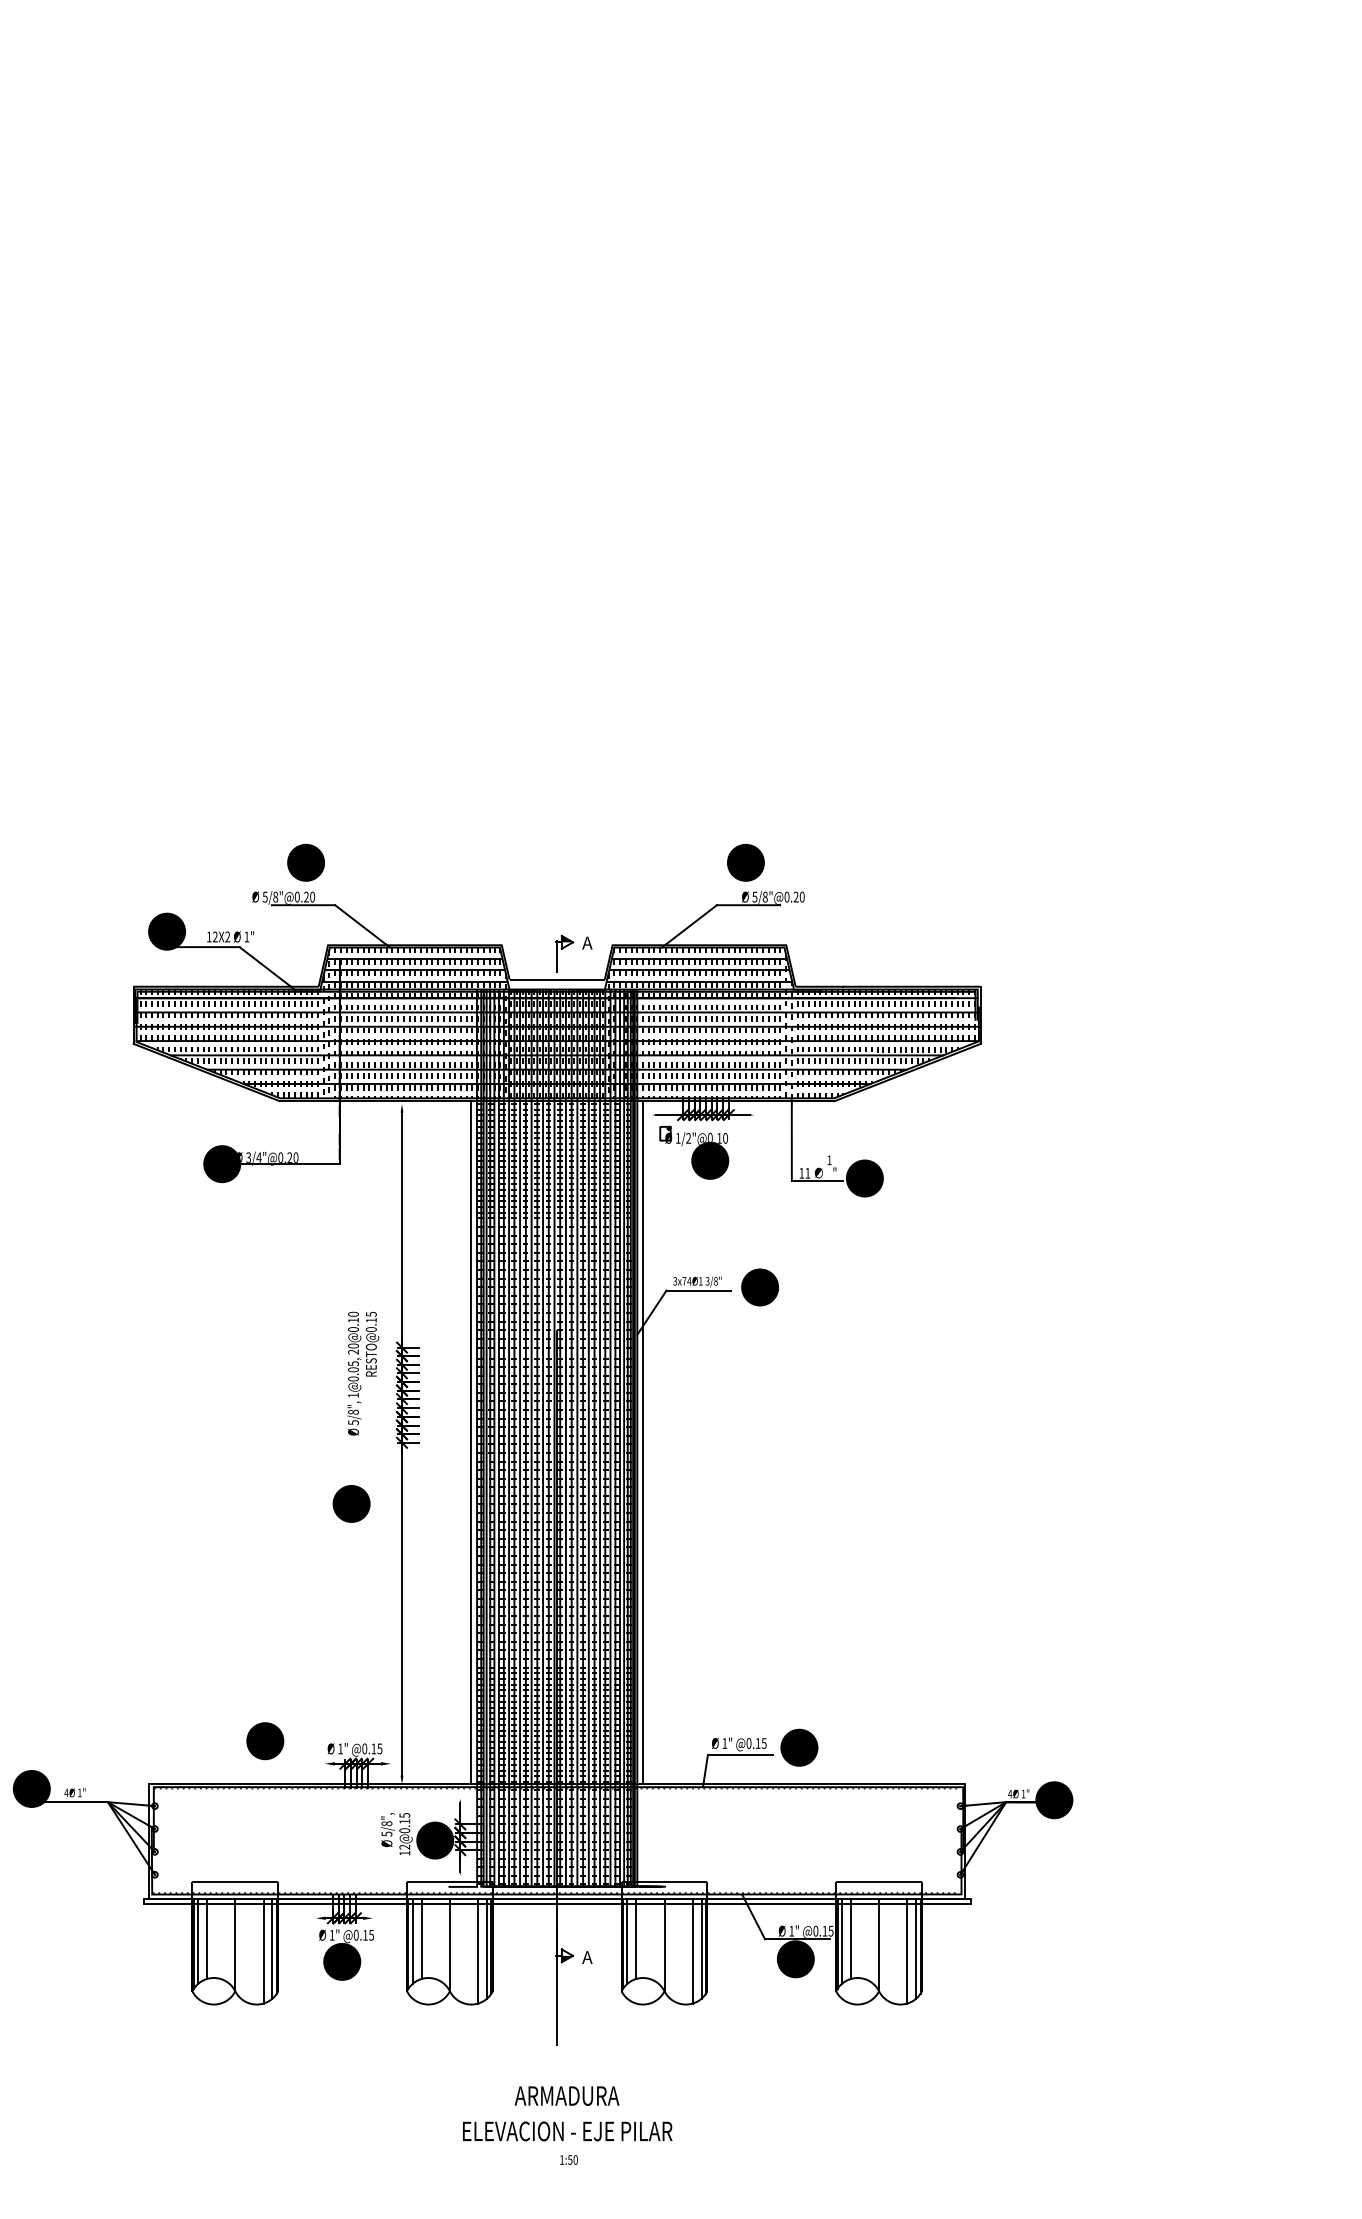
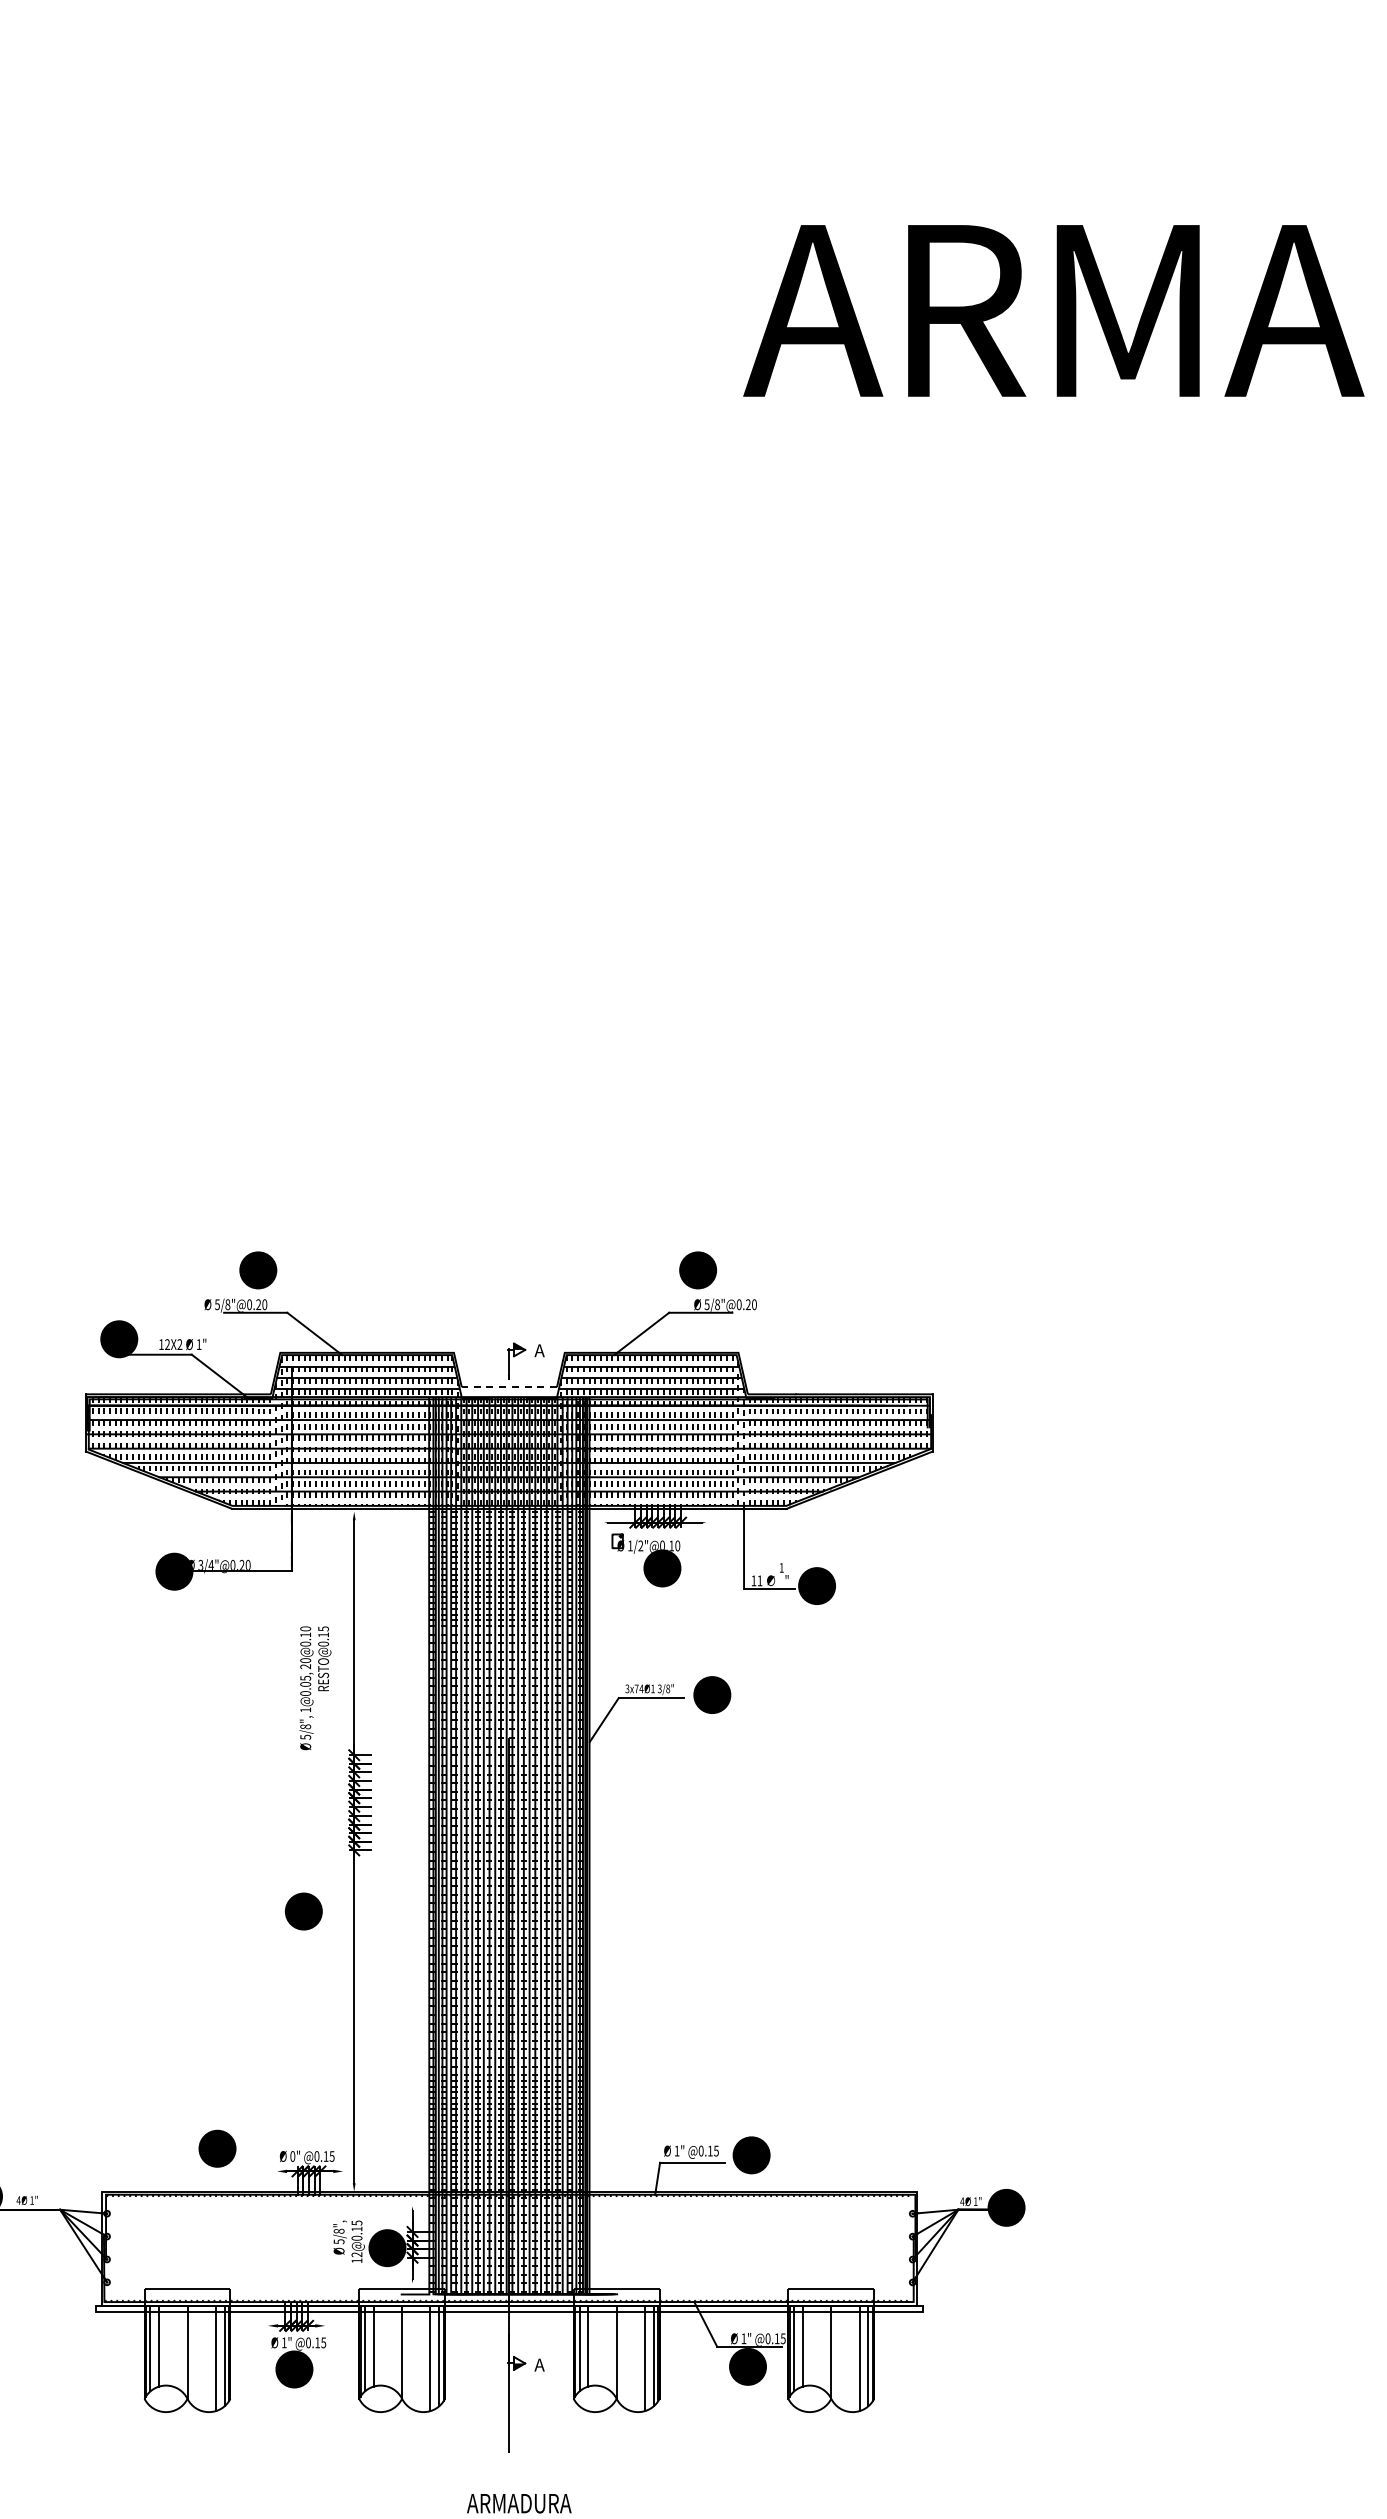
line: (557, 979) -> (509, 1387), solid -> dashed
text: (363, 1373) -> (315, 1688), moved
line: (471, 1441) -> (423, 1849), removed
line: (643, 1441) -> (595, 1849), removed
text: (340, 1748) -> (292, 2156), 1 -> 0

